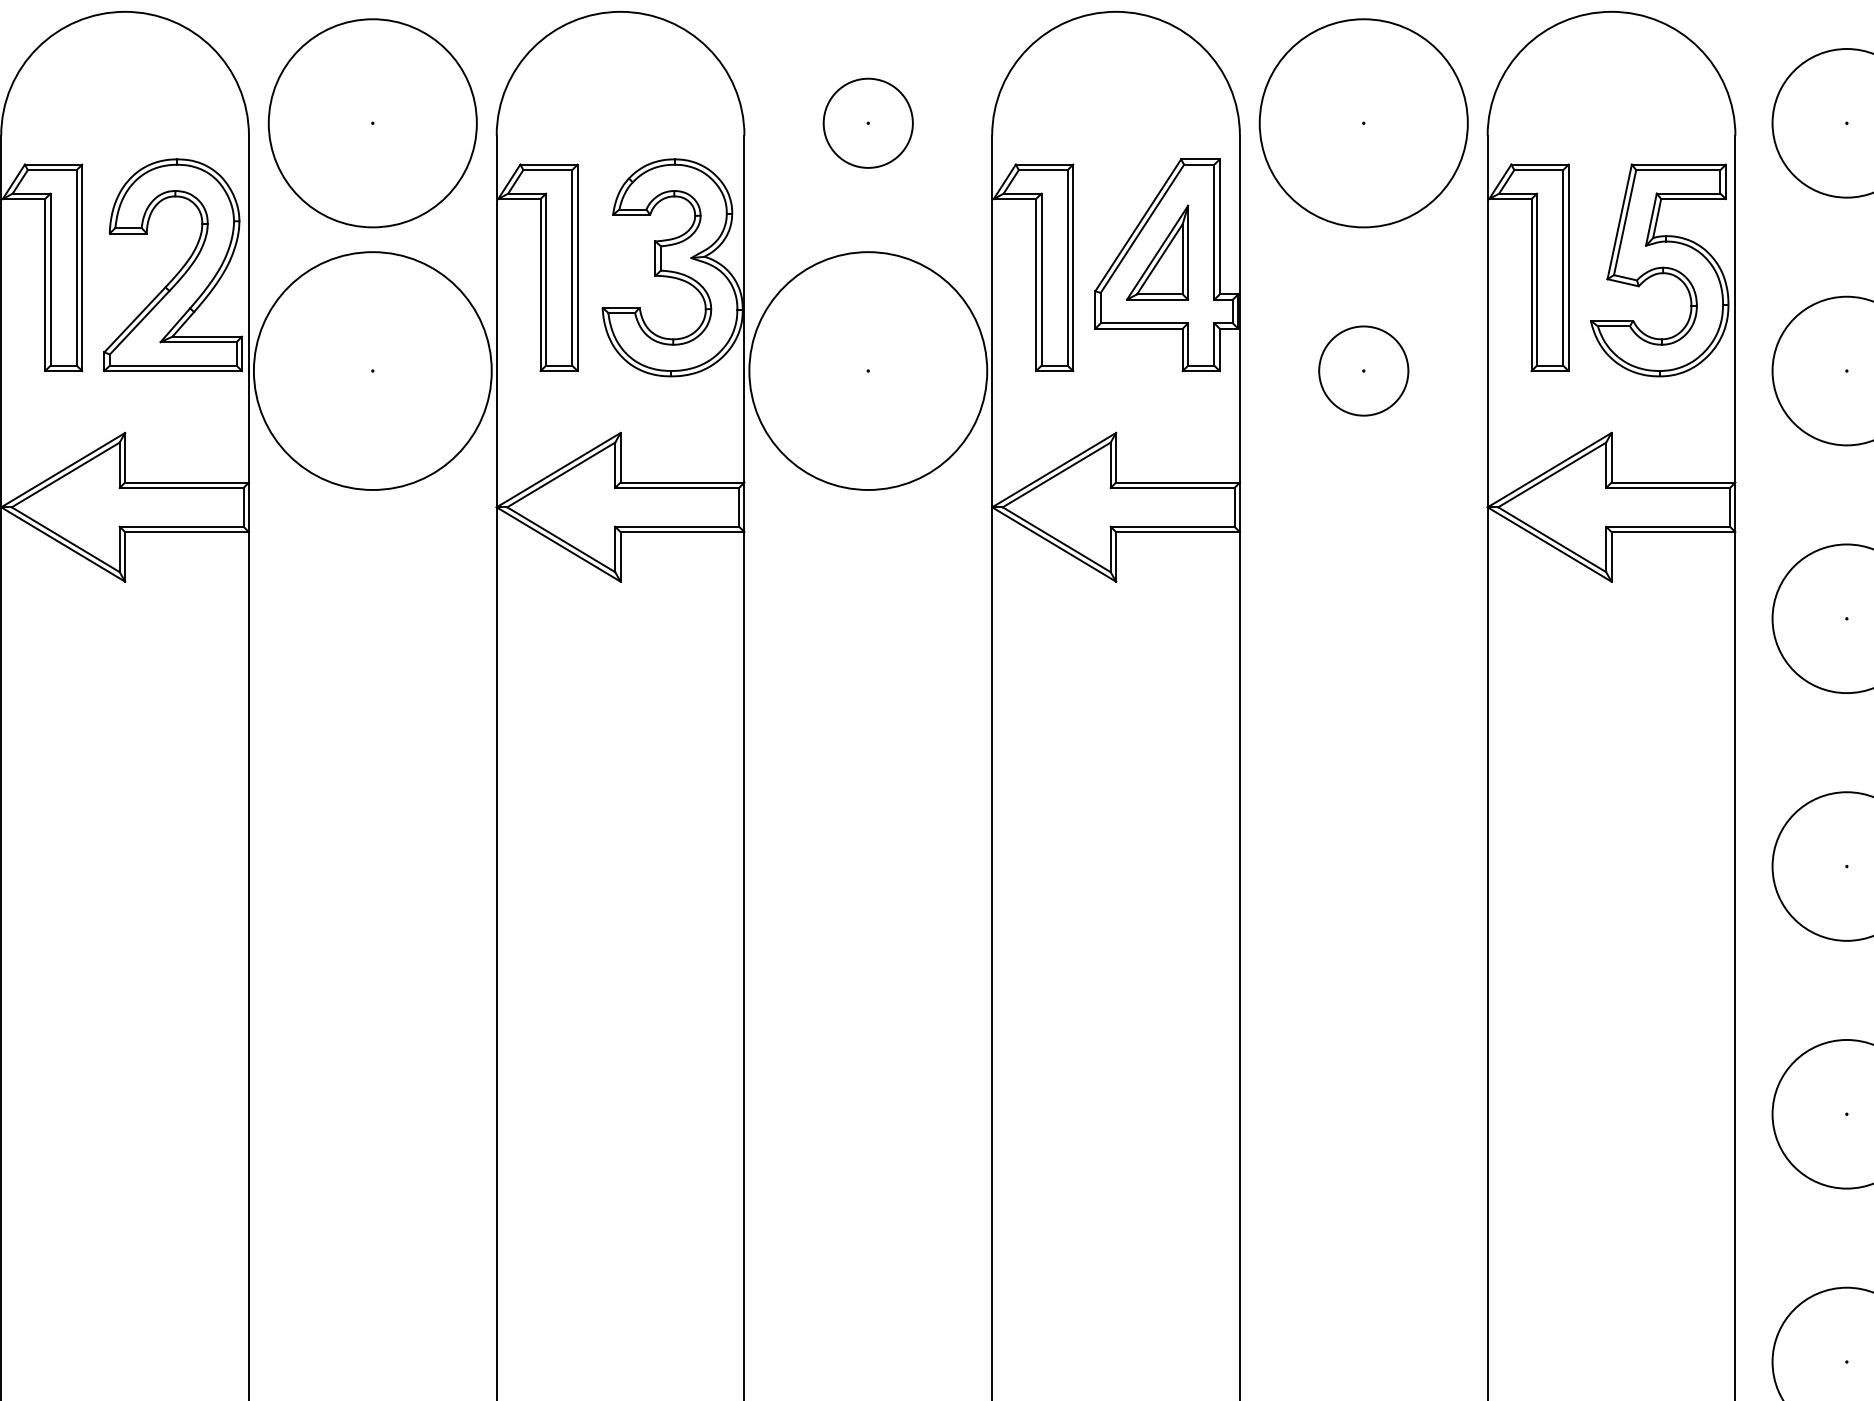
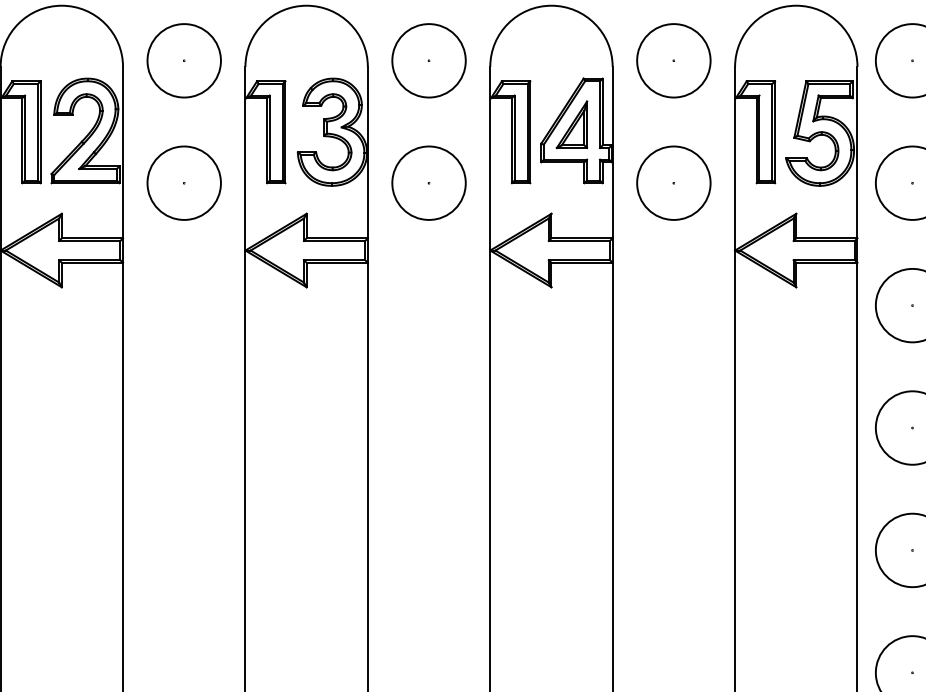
circle: (371, 122) -> (183, 60), size x0.71
circle: (867, 122) -> (428, 60), size x1.67
circle: (1363, 122) -> (673, 60), size x0.71
circle: (371, 369) -> (183, 182), size x0.62
circle: (867, 369) -> (428, 182), size x0.62
circle: (1363, 369) -> (673, 182), size x1.67

